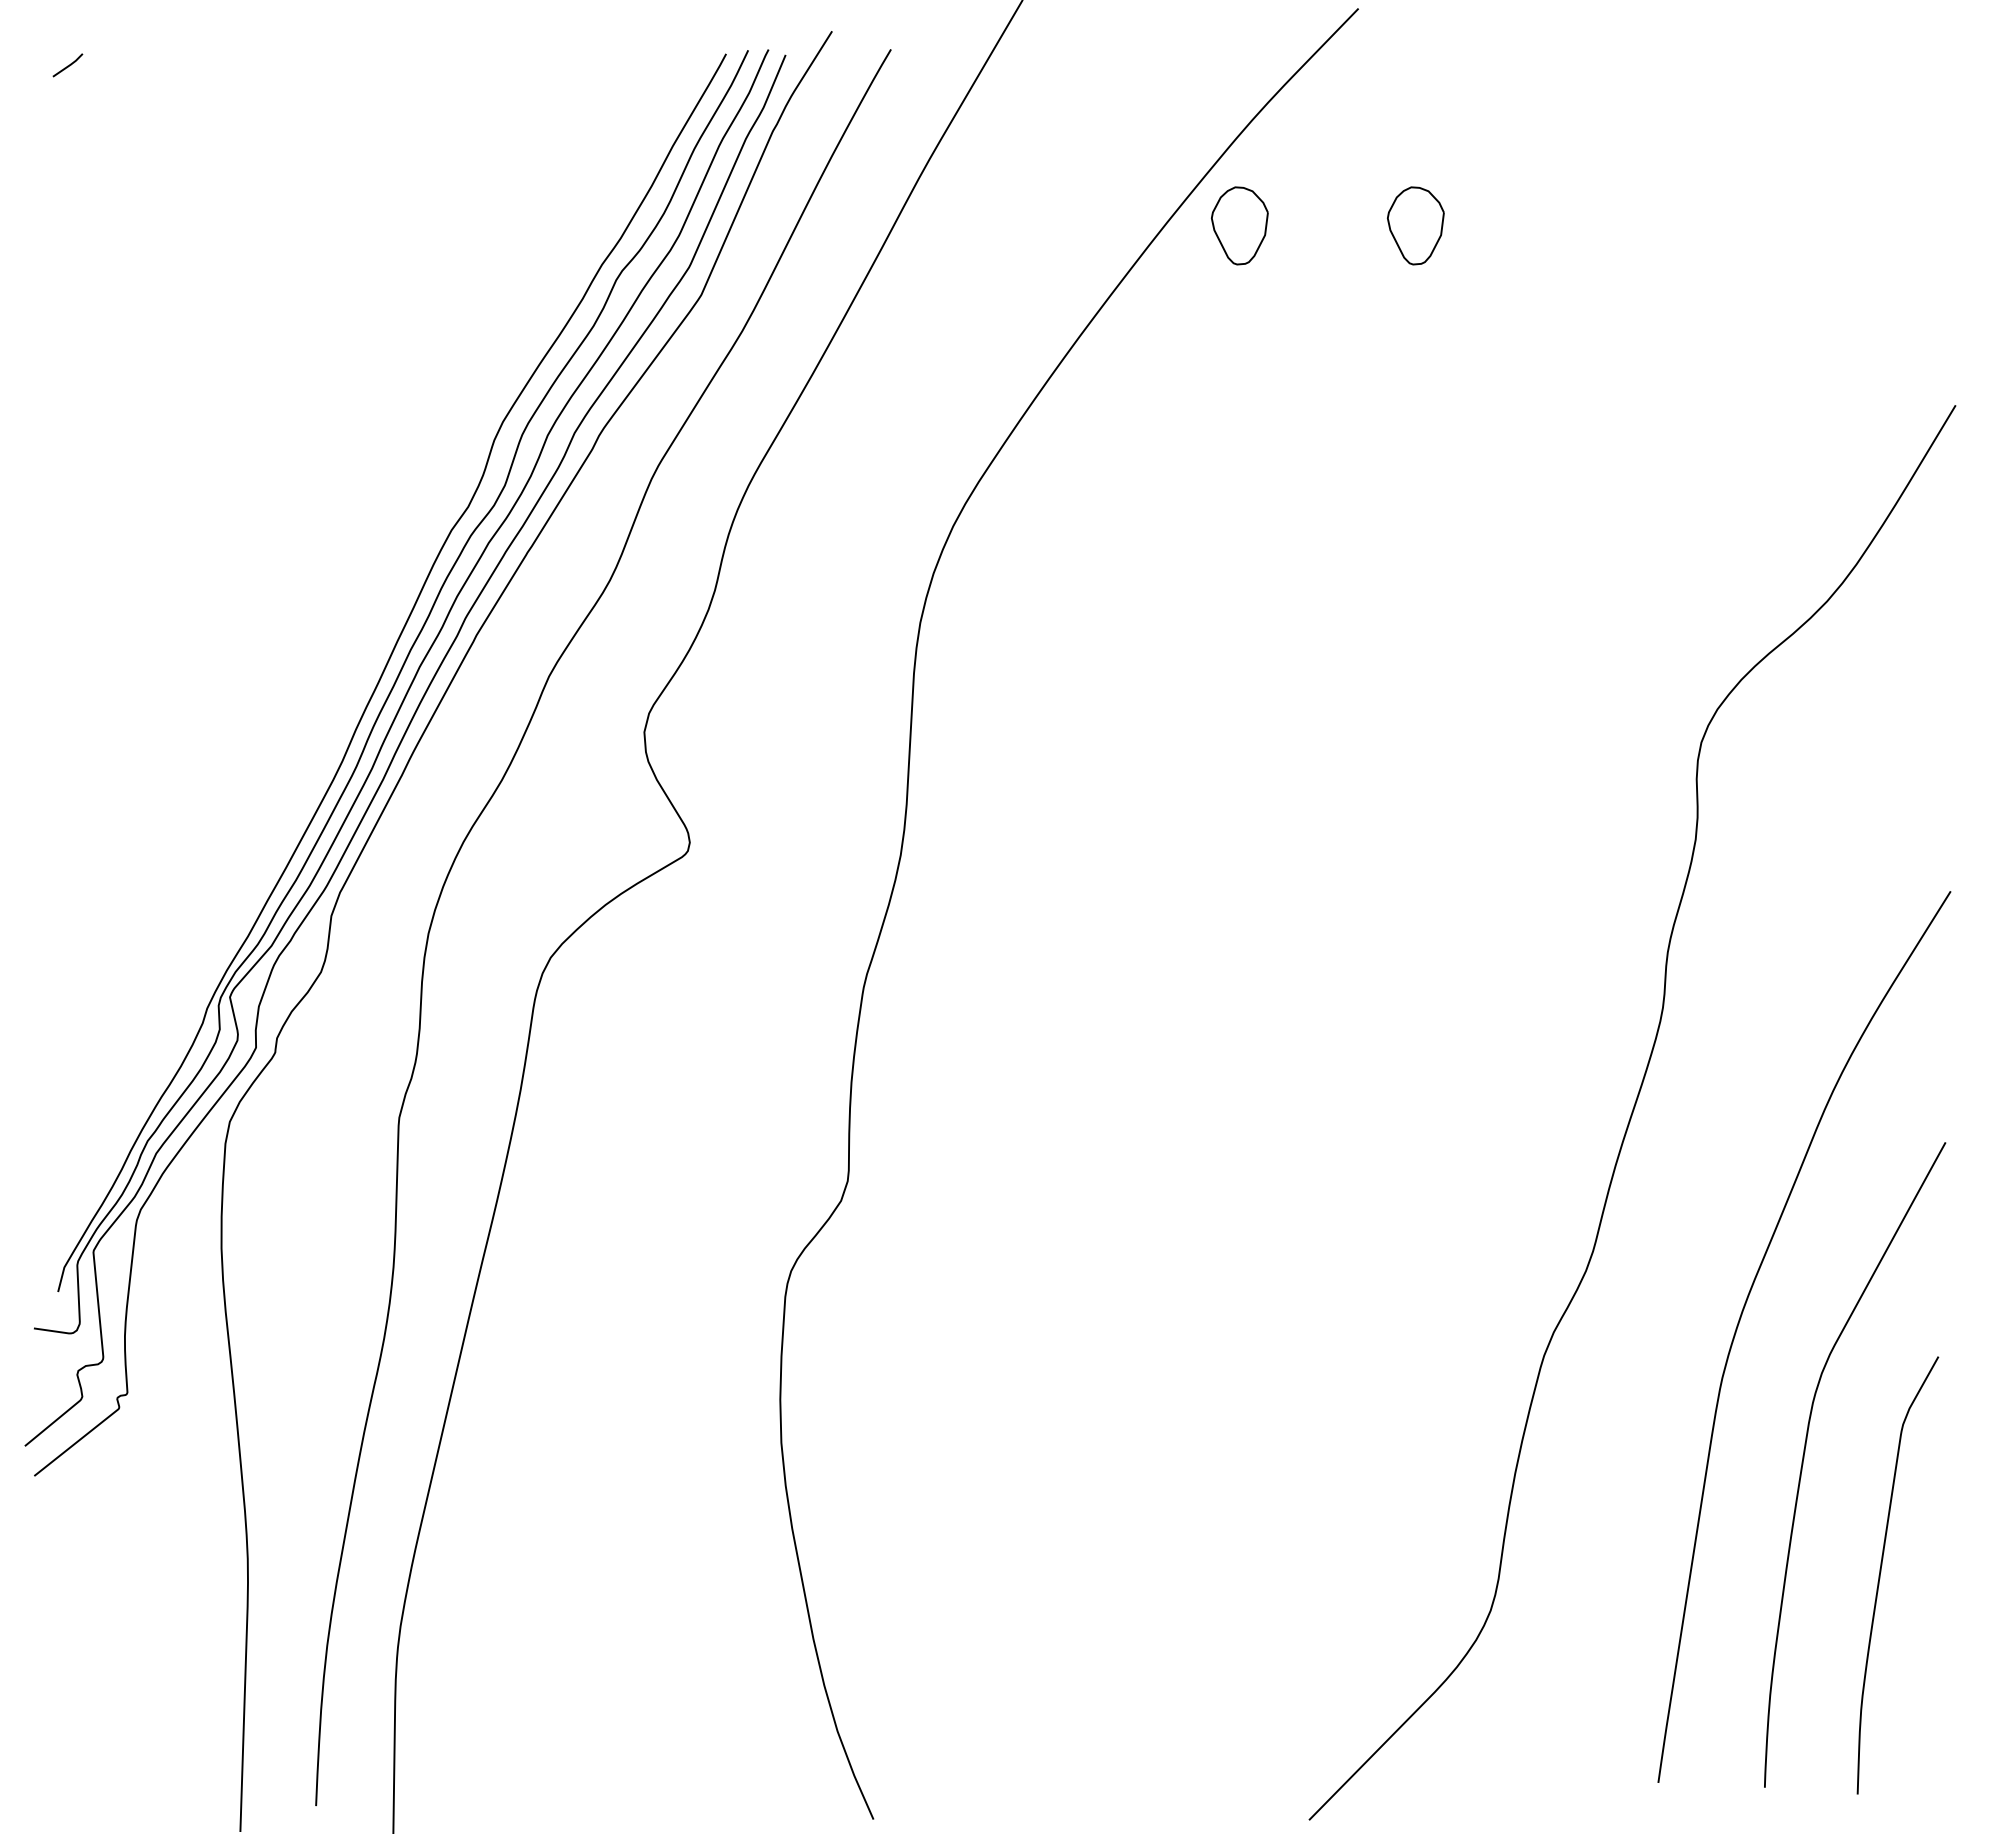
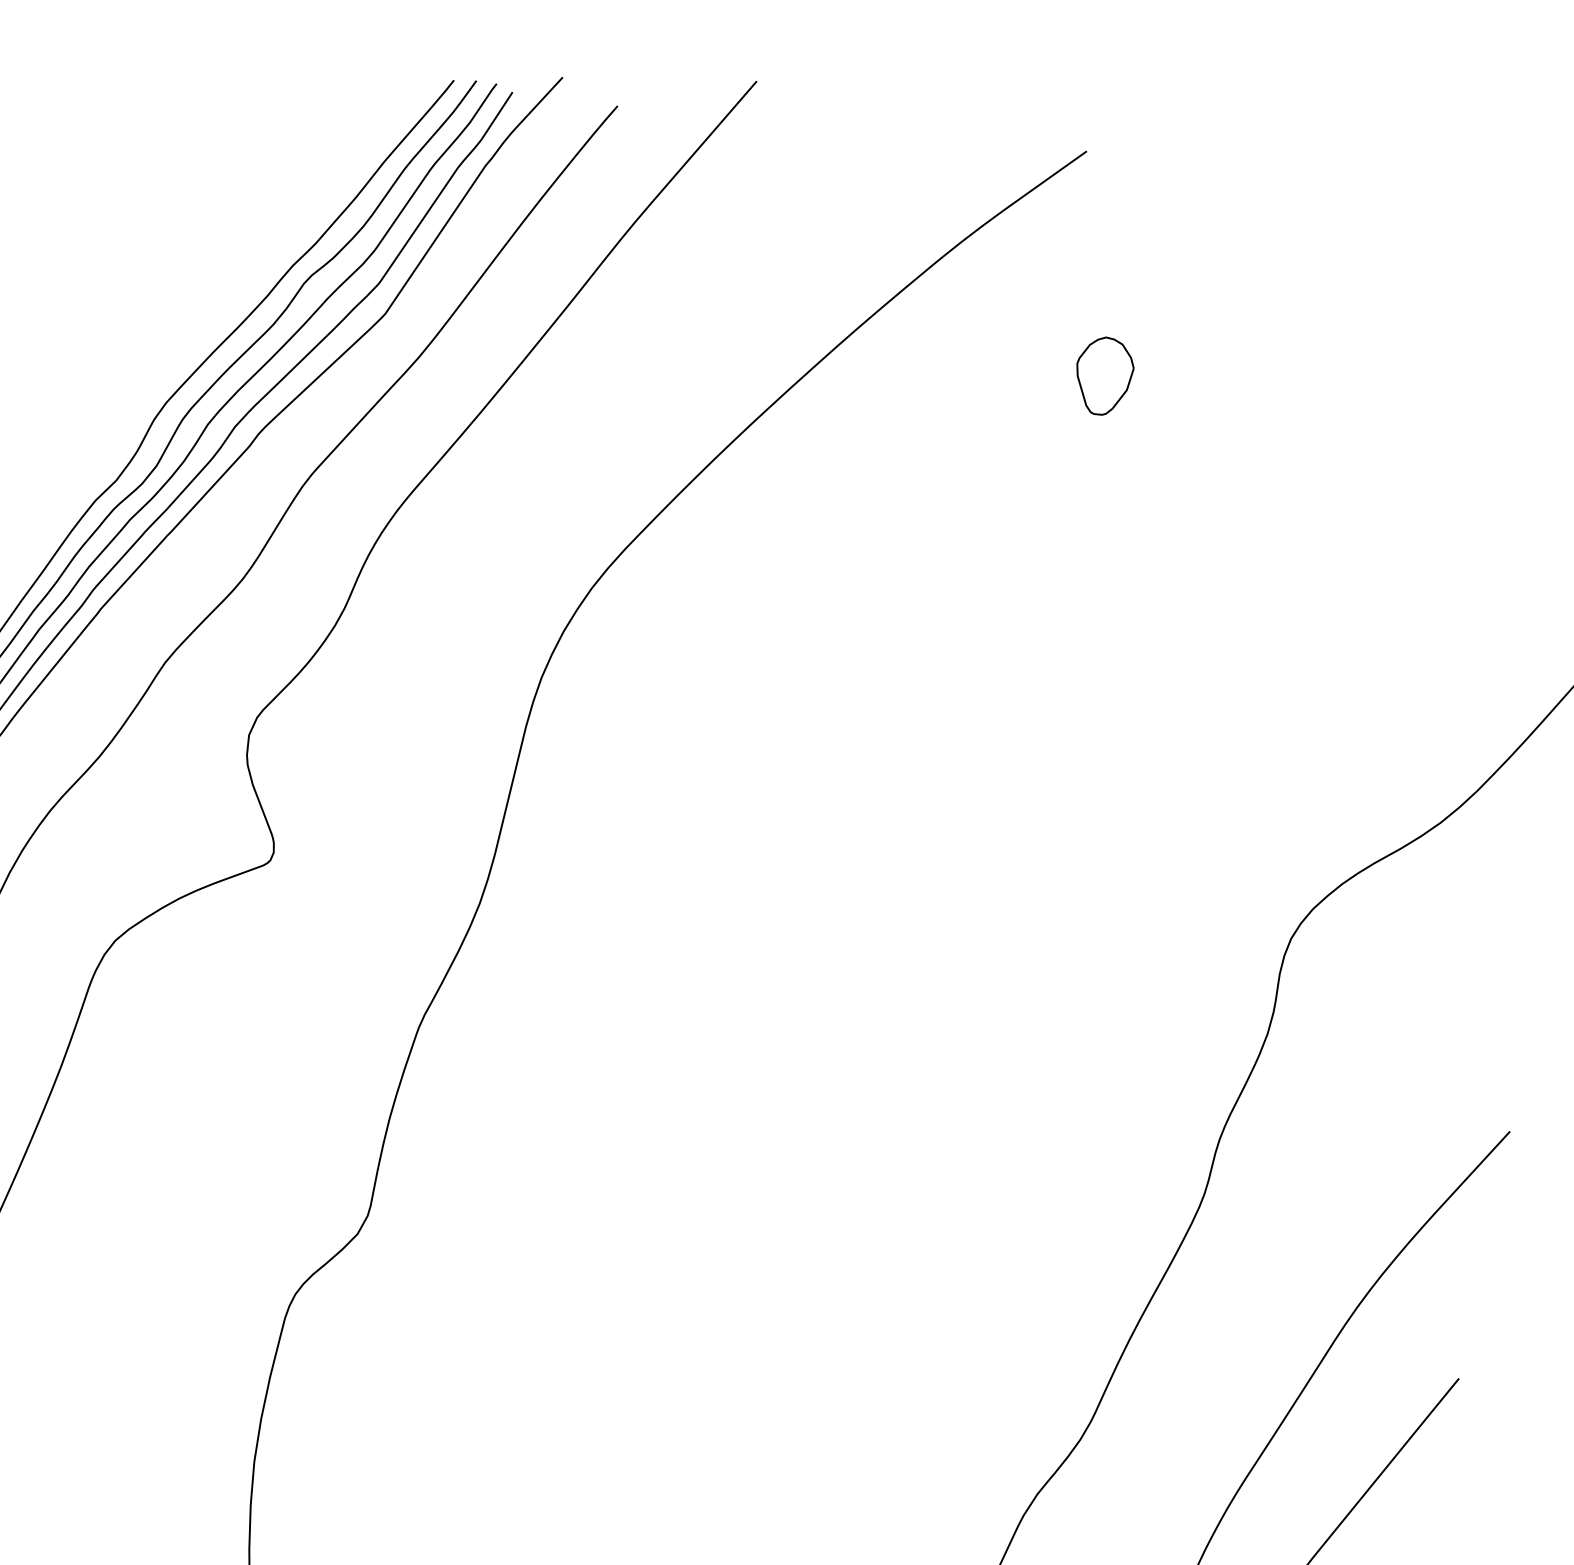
part: (1239, 225) -> (929, 343), removed

